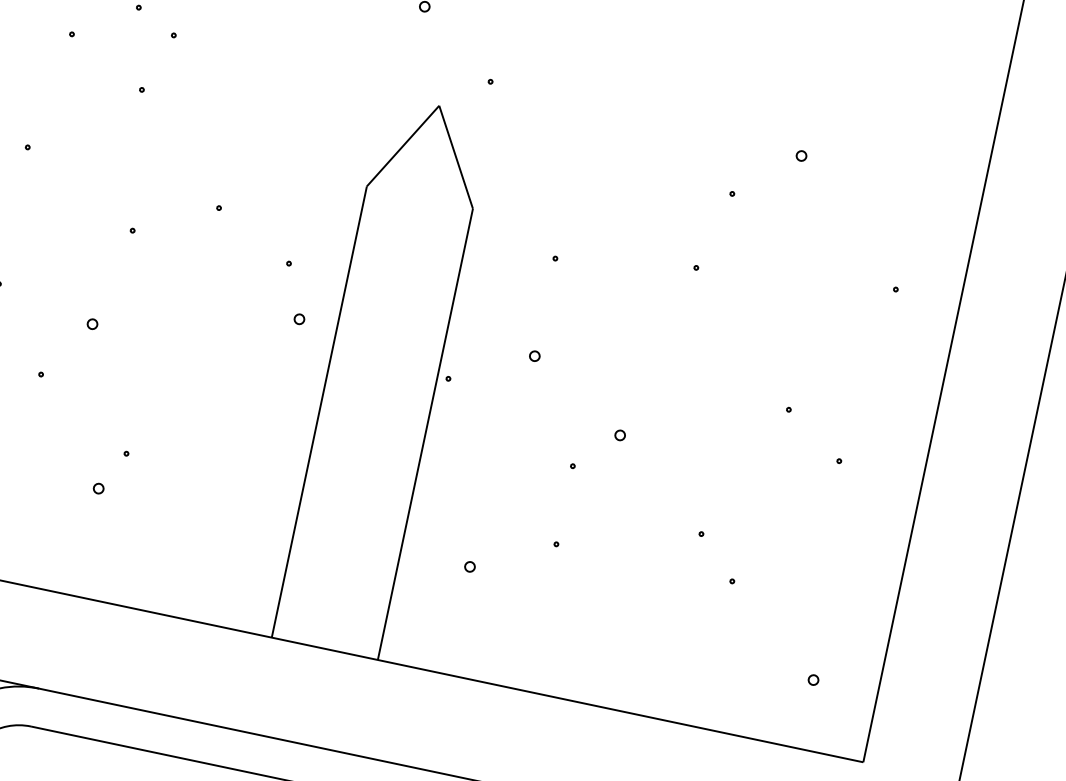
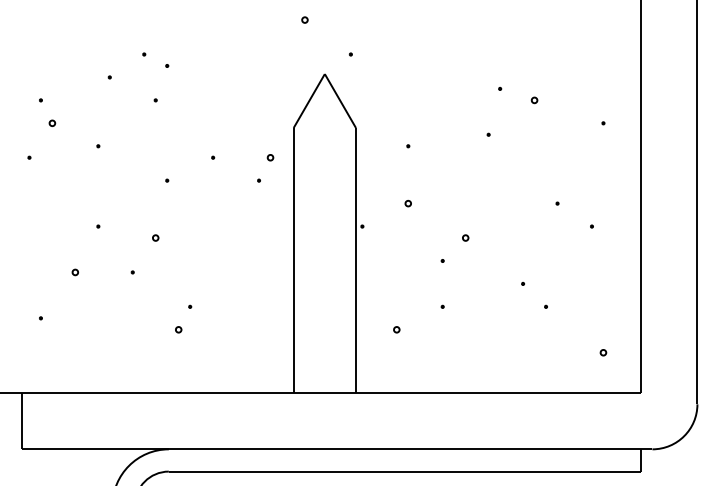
part: (801, 156) -> (534, 100), moved
part: (299, 318) -> (270, 157), moved

